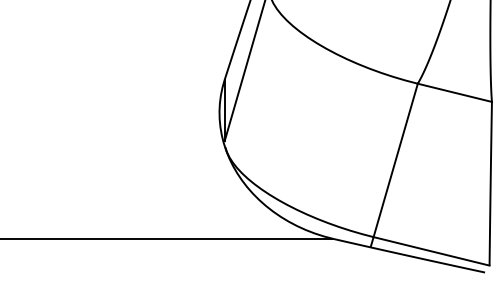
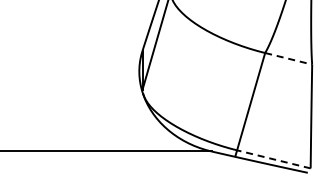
line: (456, 92) -> (289, 58), solid -> dashed
line: (430, 251) -> (273, 159), solid -> dashed

